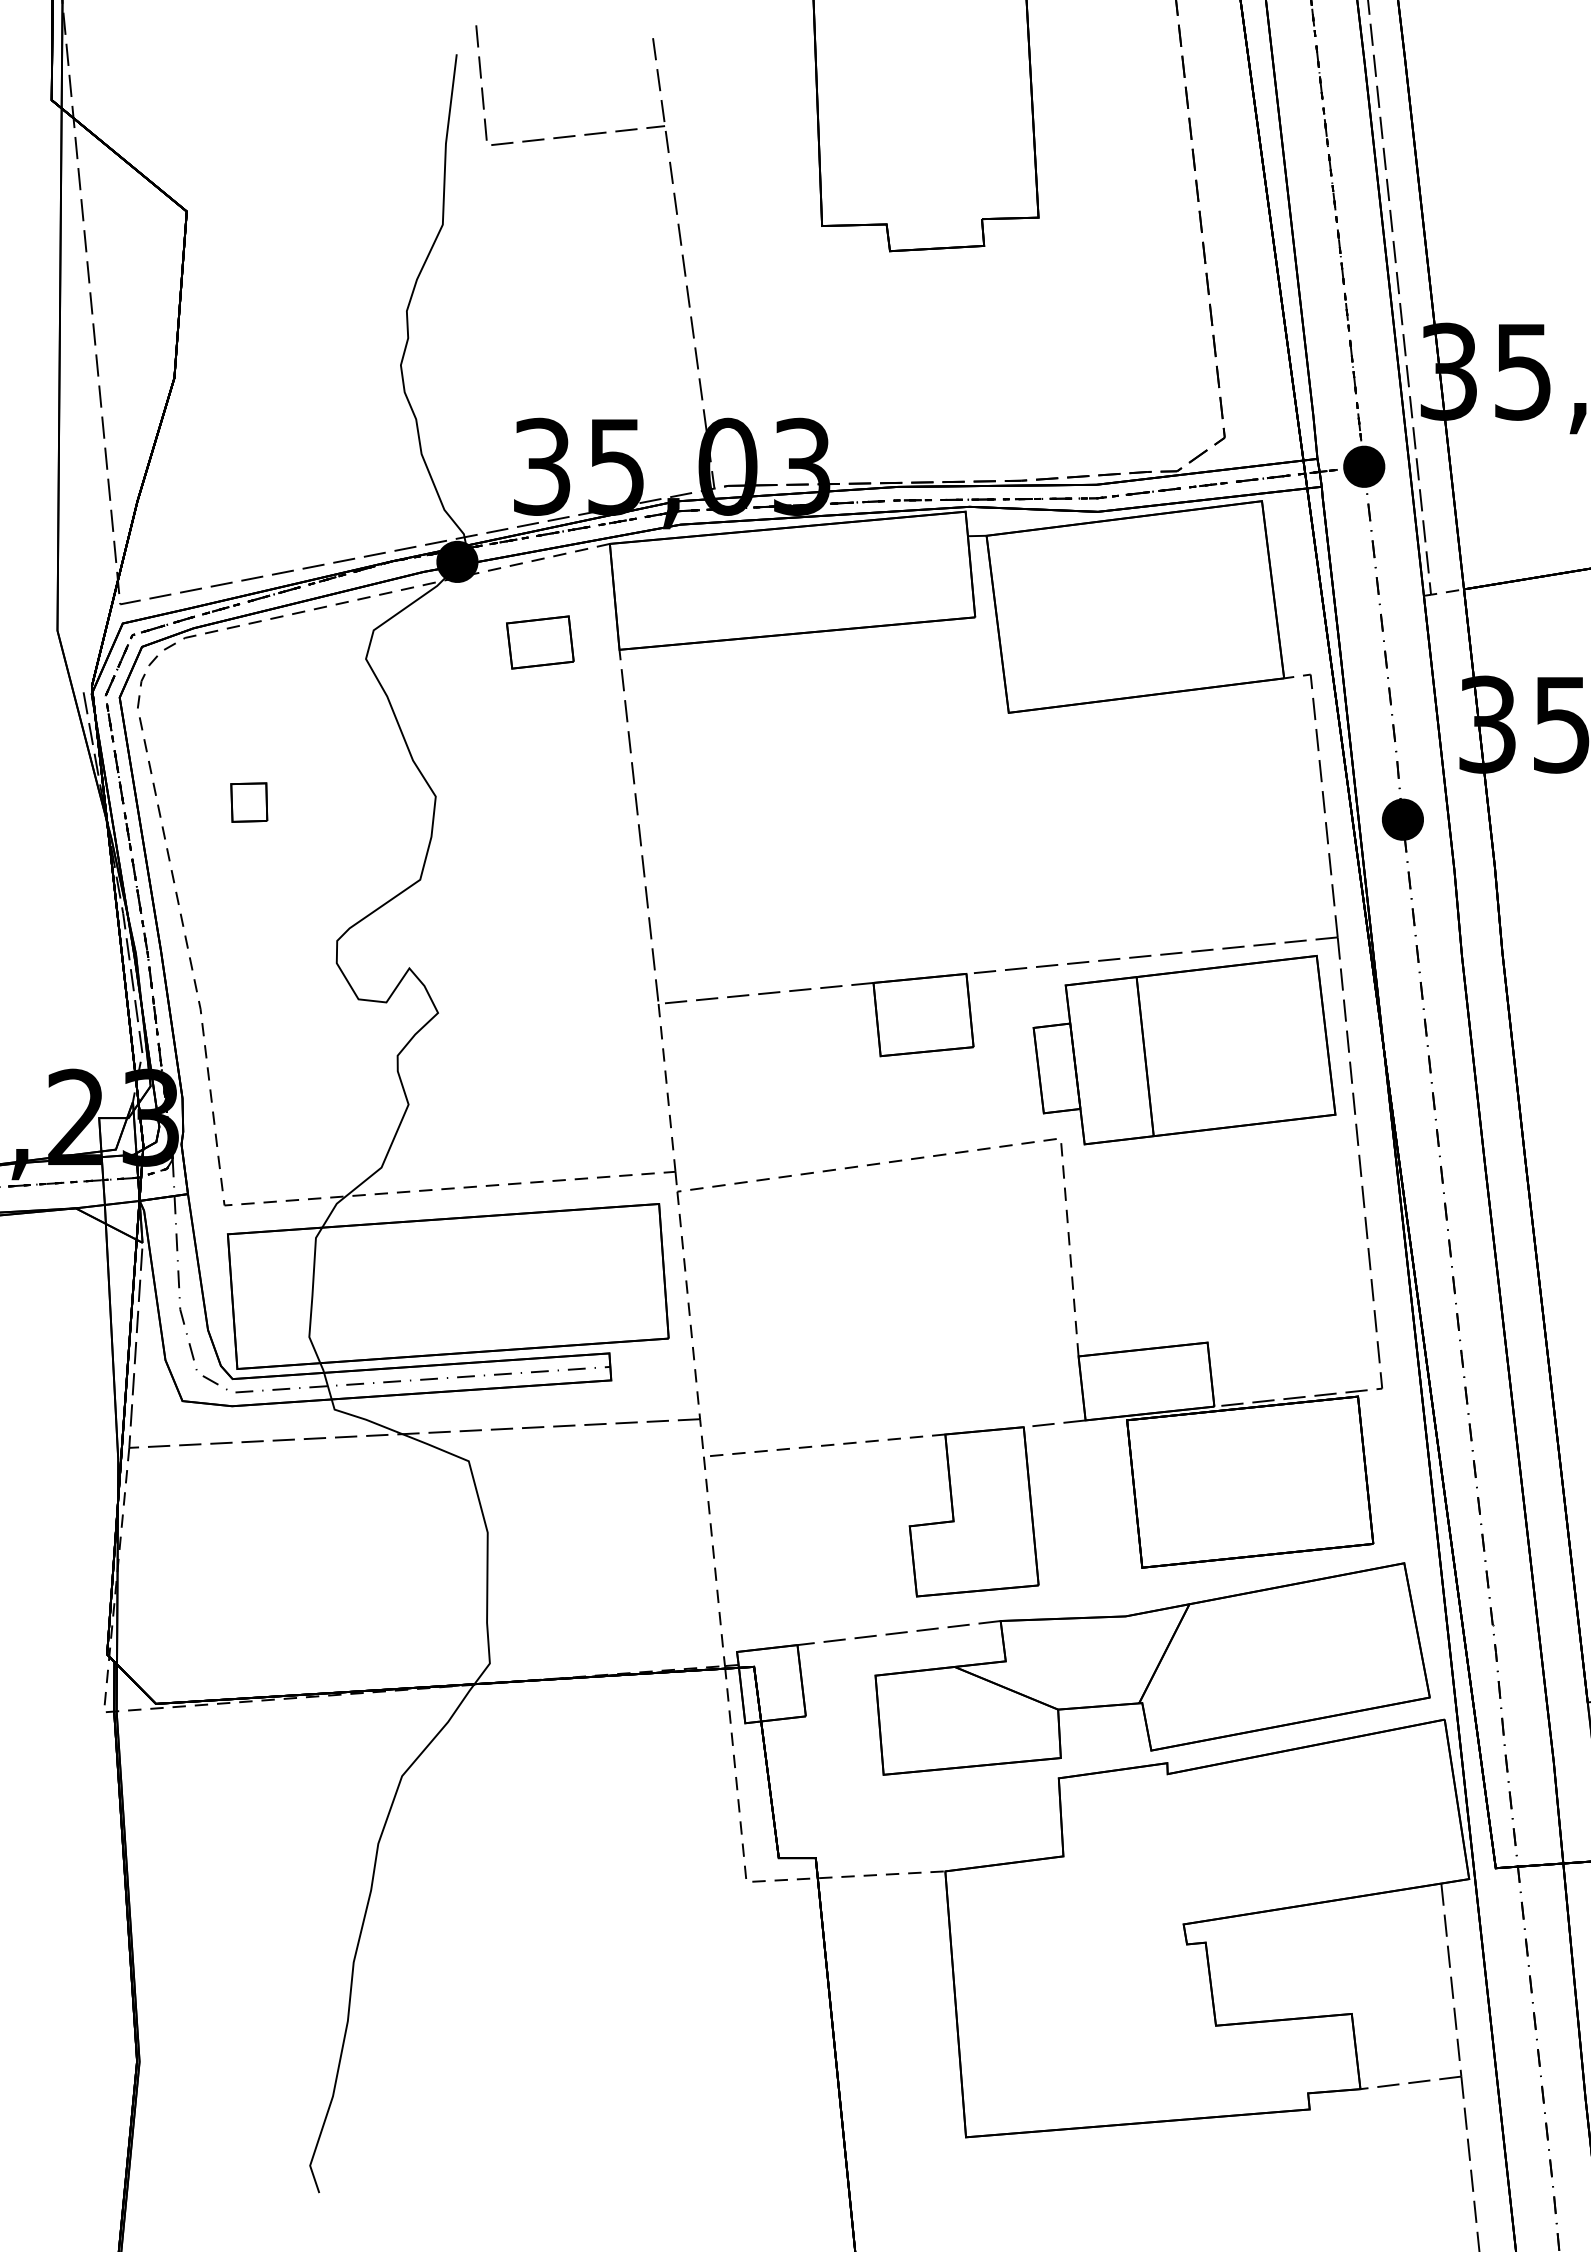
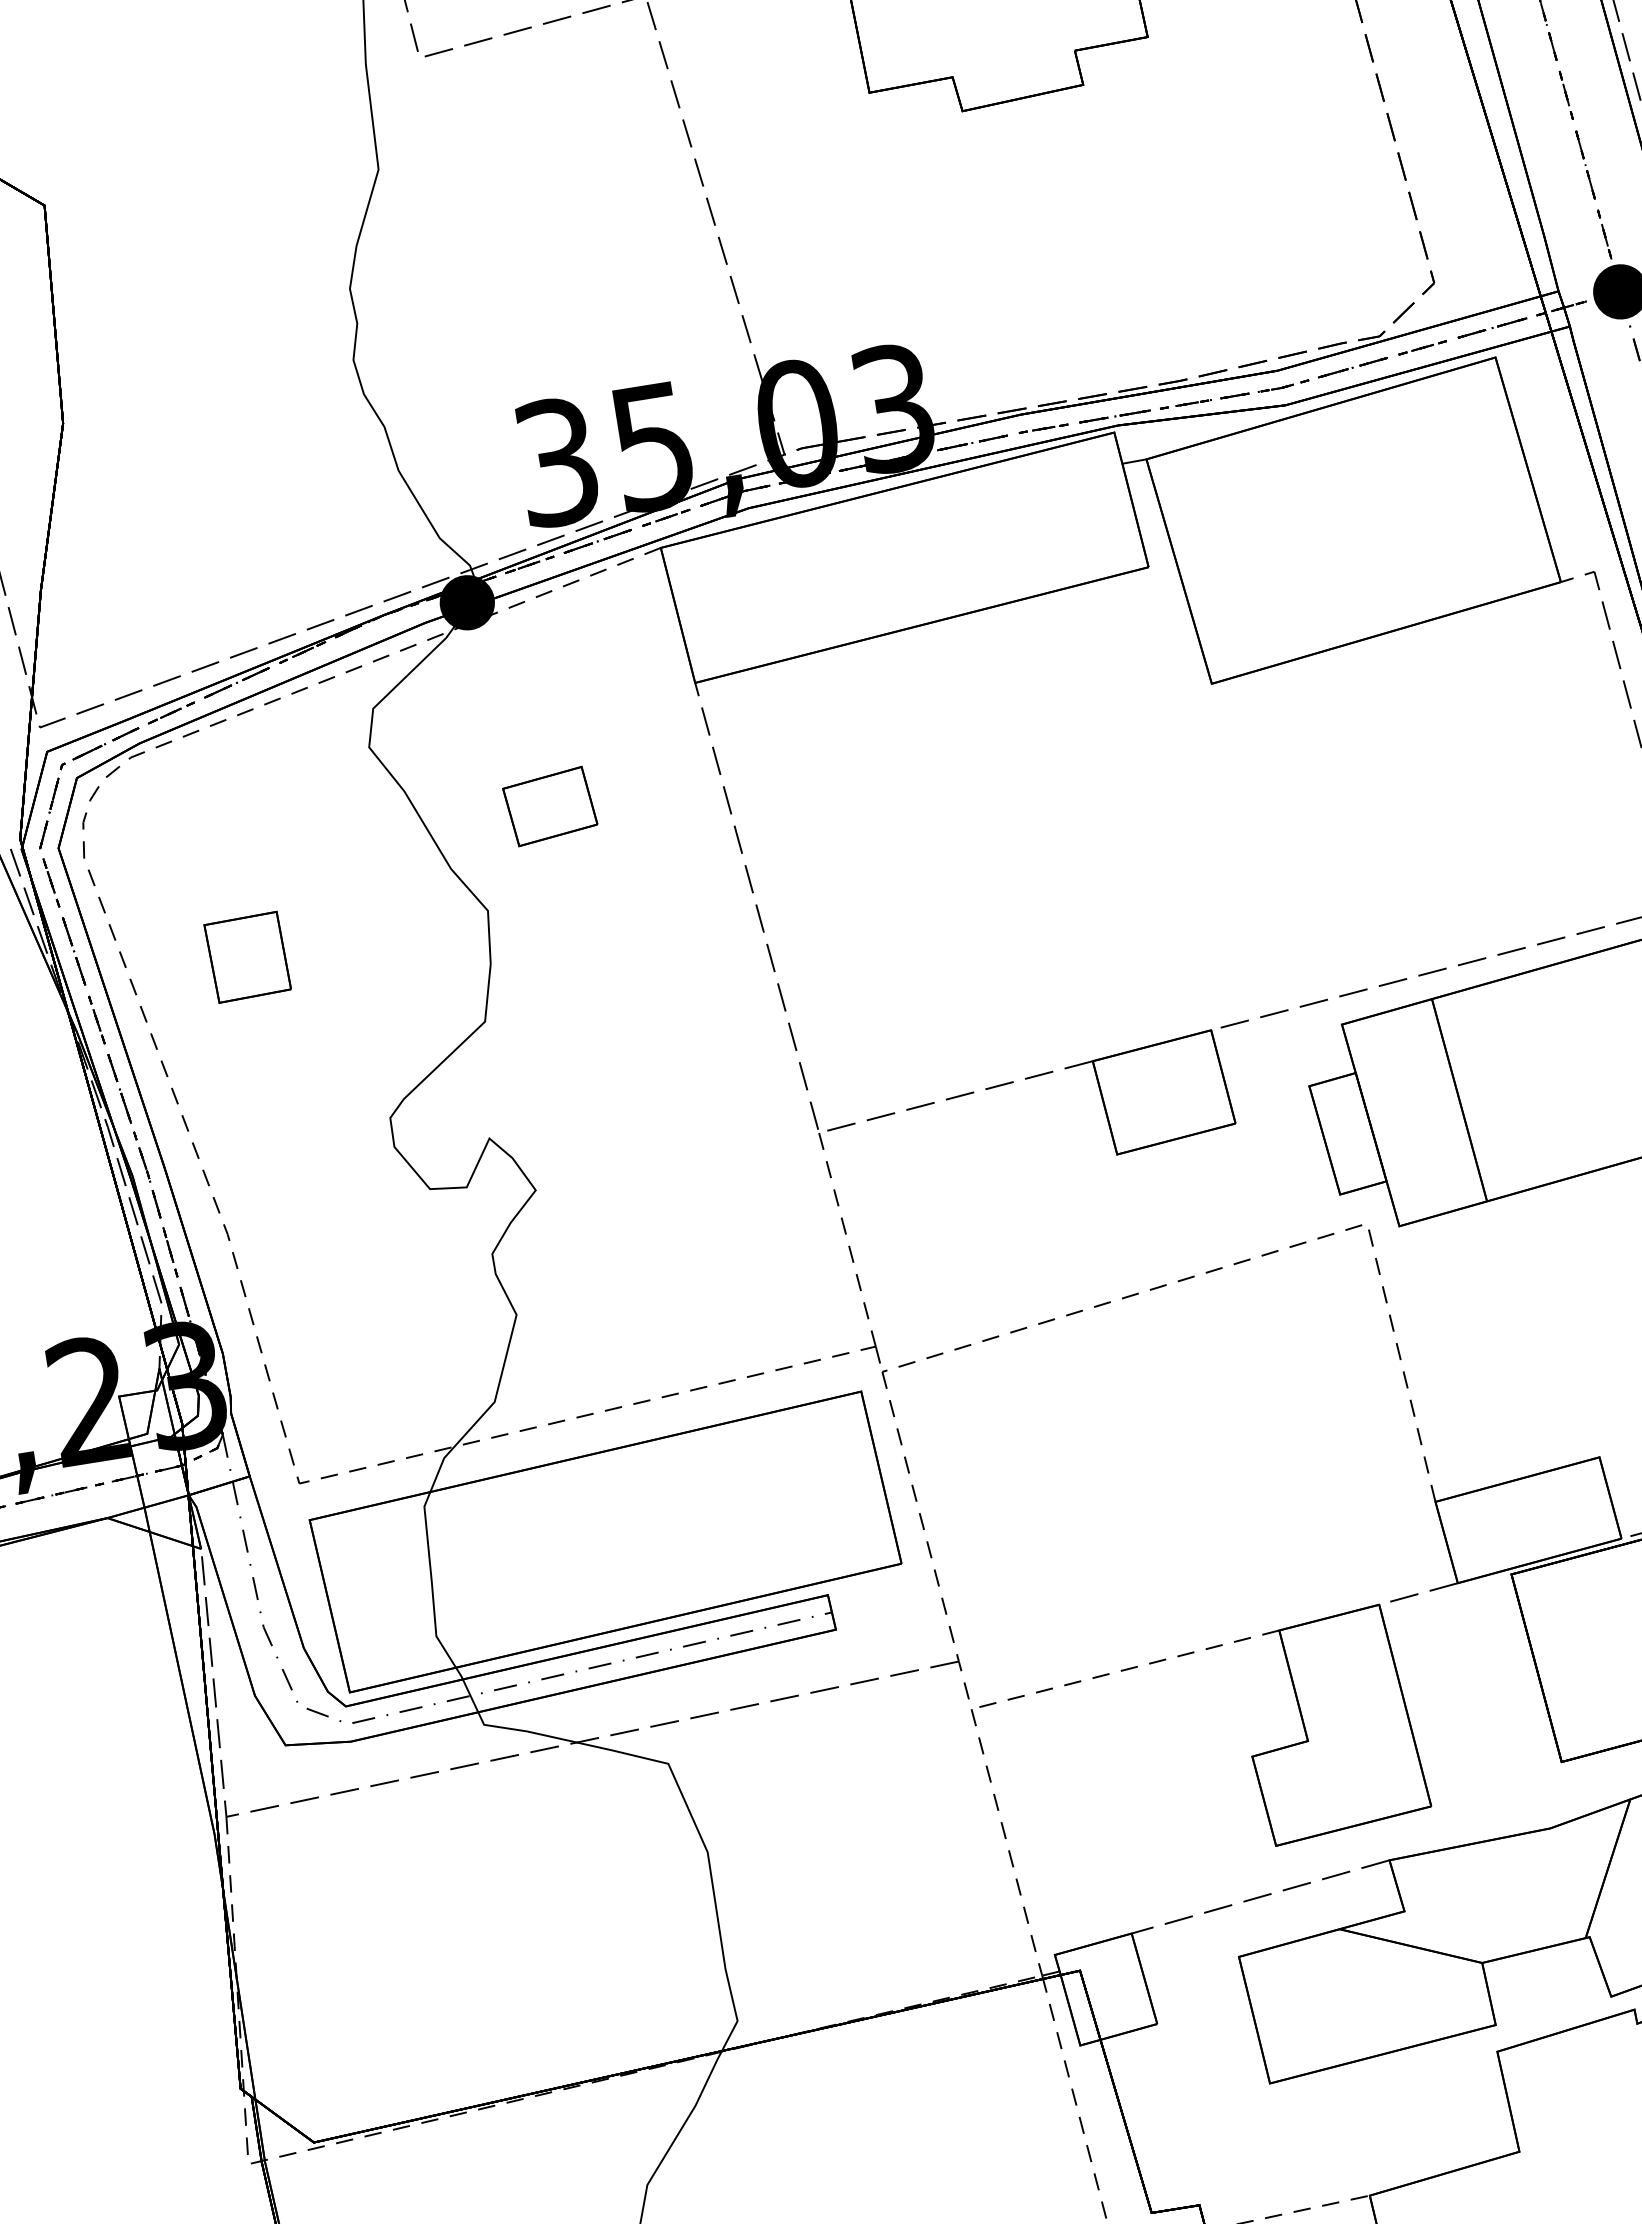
part: (540, 642) -> (550, 806), moved
part: (249, 802) -> (248, 957), size x1.6

